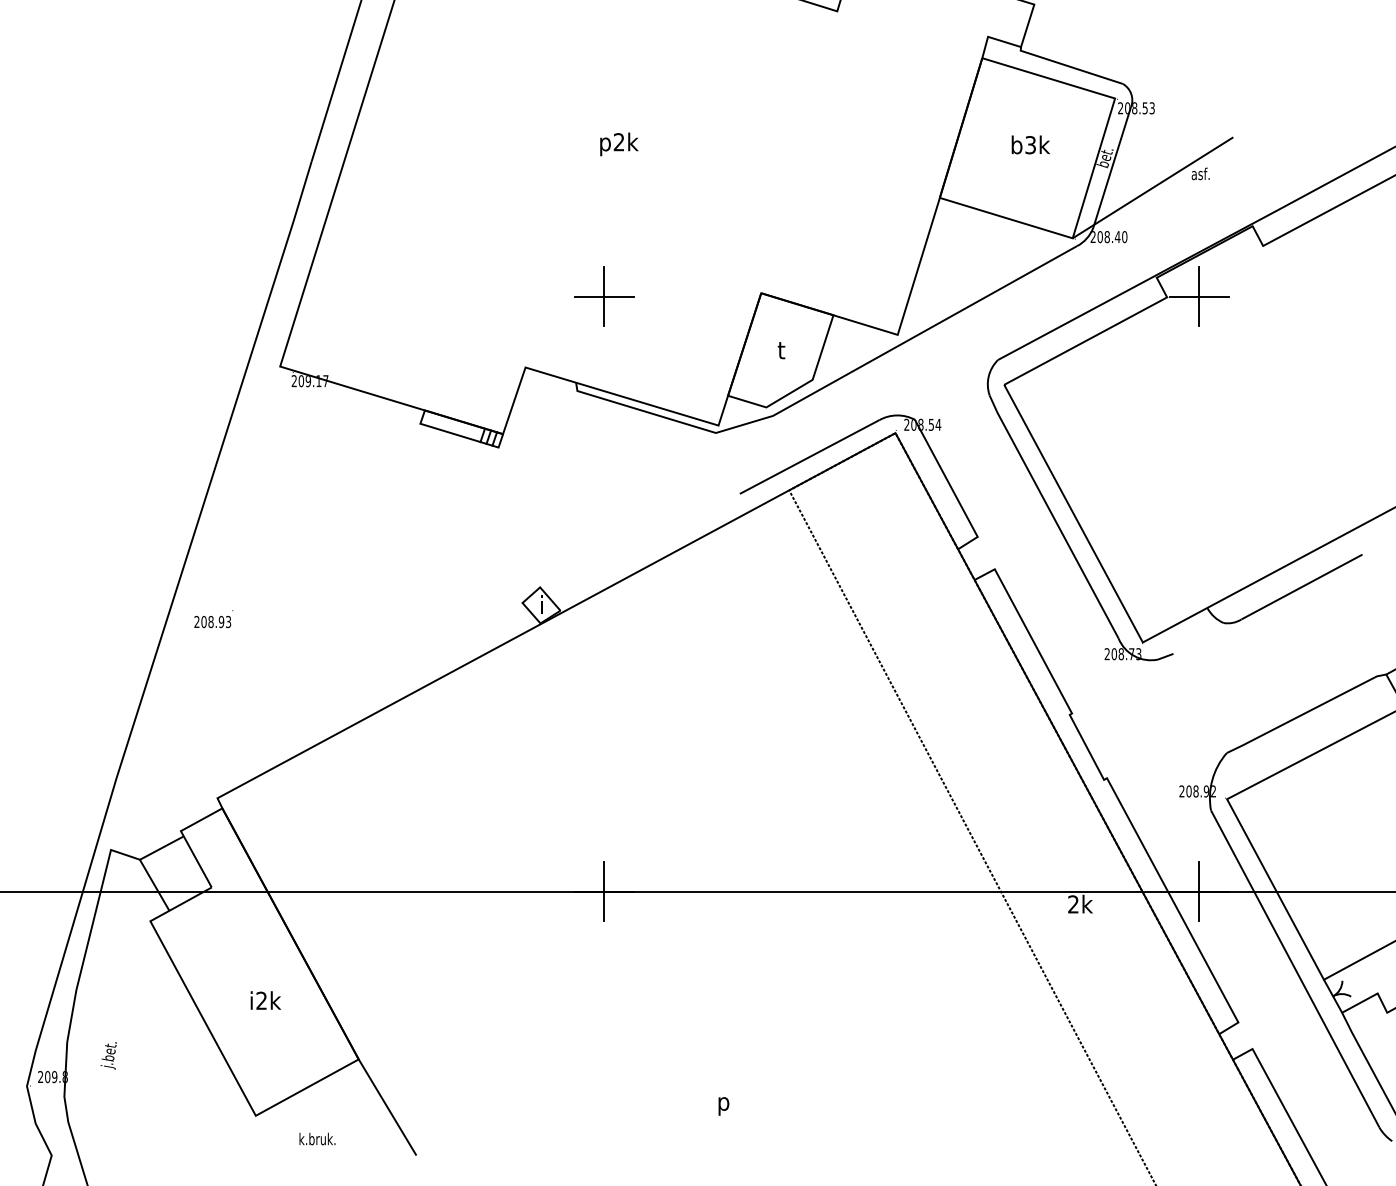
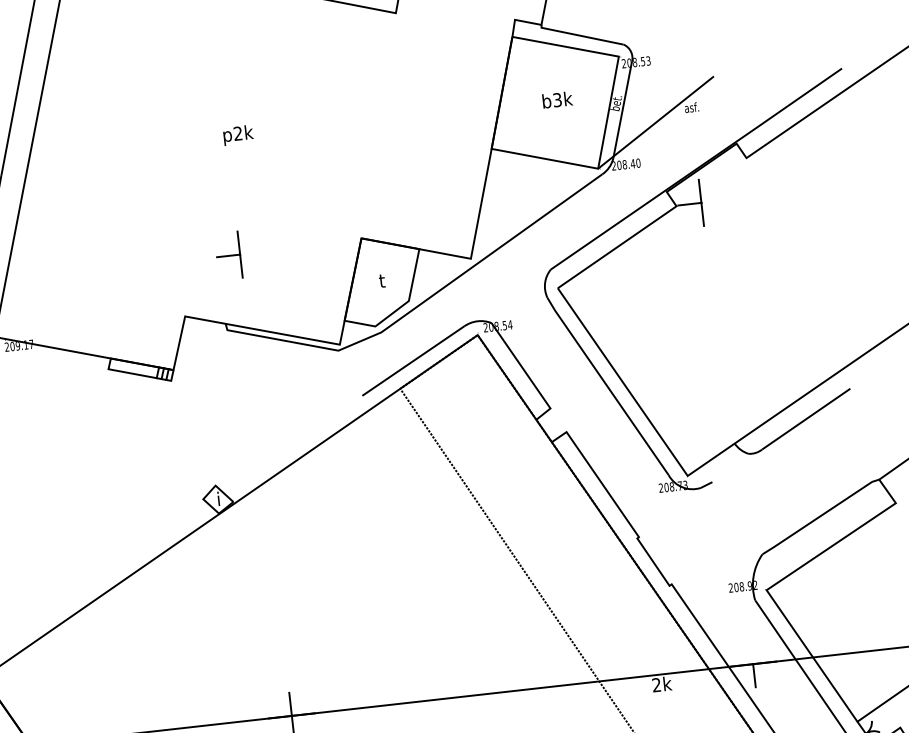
line: (619, 296) -> (251, 253), removed
line: (1214, 296) -> (713, 201), removed
line: (1199, 876) -> (751, 652), removed

